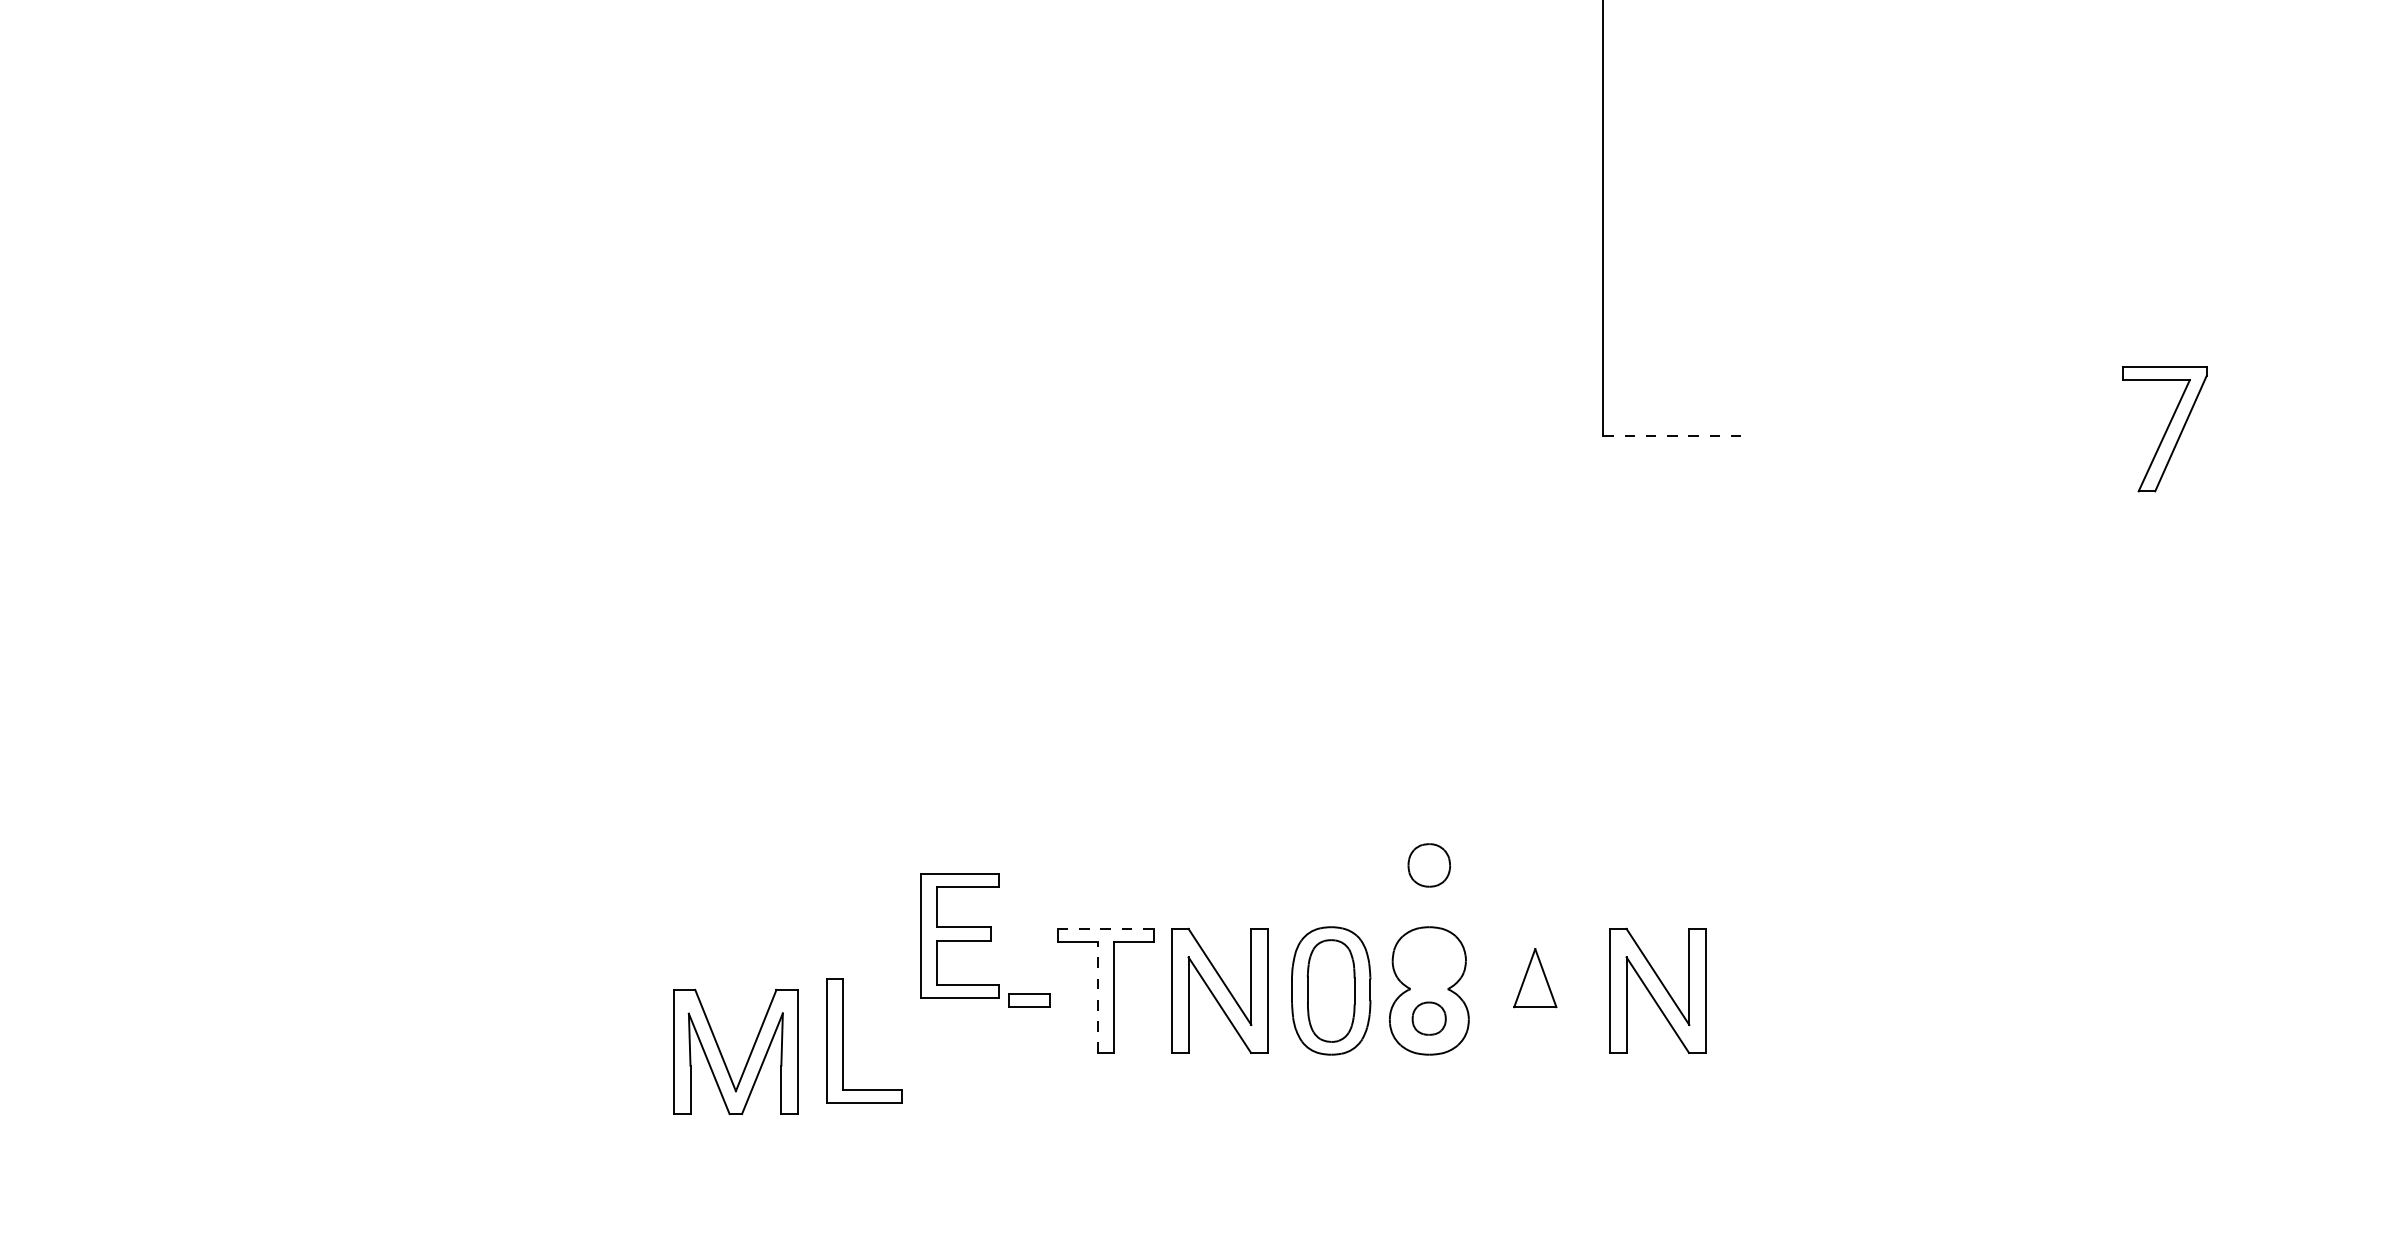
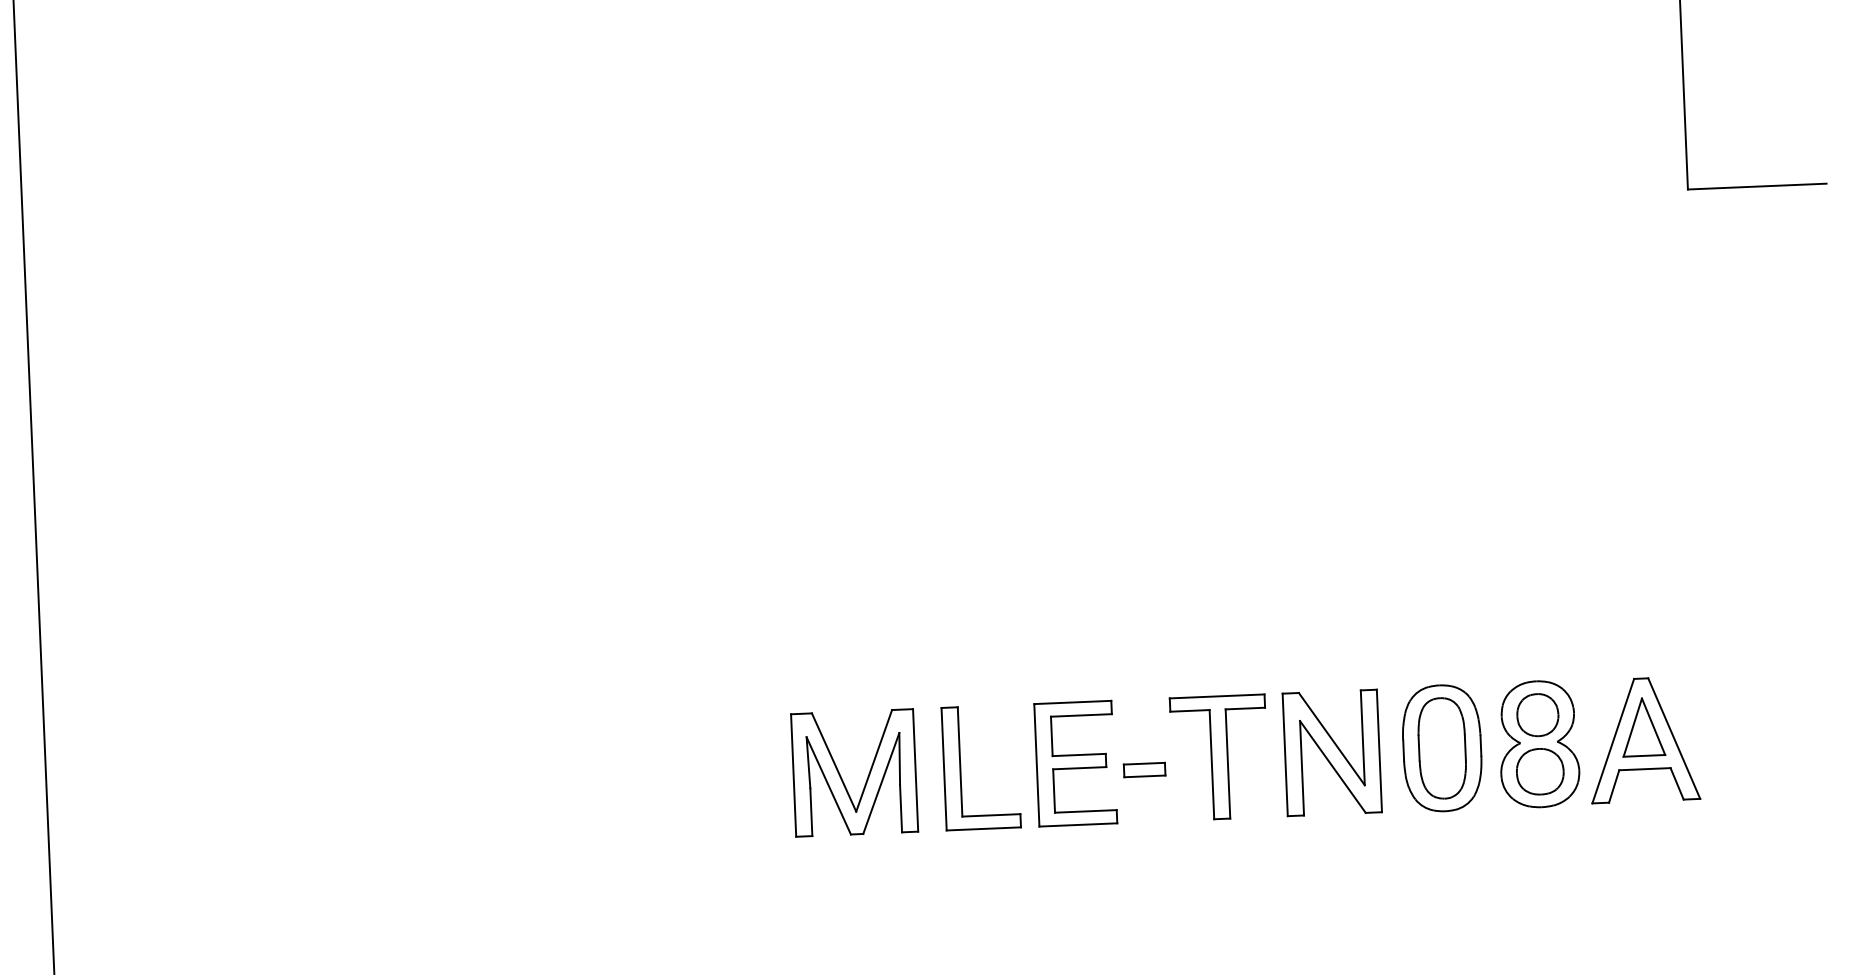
line: (1674, 436) -> (1758, 186), dashed -> solid
part: (1428, 865) -> (1537, 715), moved
line: (1105, 928) -> (1216, 696), dashed -> solid
part: (959, 935) -> (1075, 763), moved
part: (1534, 990) -> (1642, 739), added
part: (1657, 990) -> (1764, 734), removed
line: (1097, 997) -> (1211, 764), dashed -> solid
part: (1428, 1018) -> (1539, 771), size x1.43
part: (843, 1040) -> (960, 768), moved
part: (722, 1054) -> (841, 776), moved

